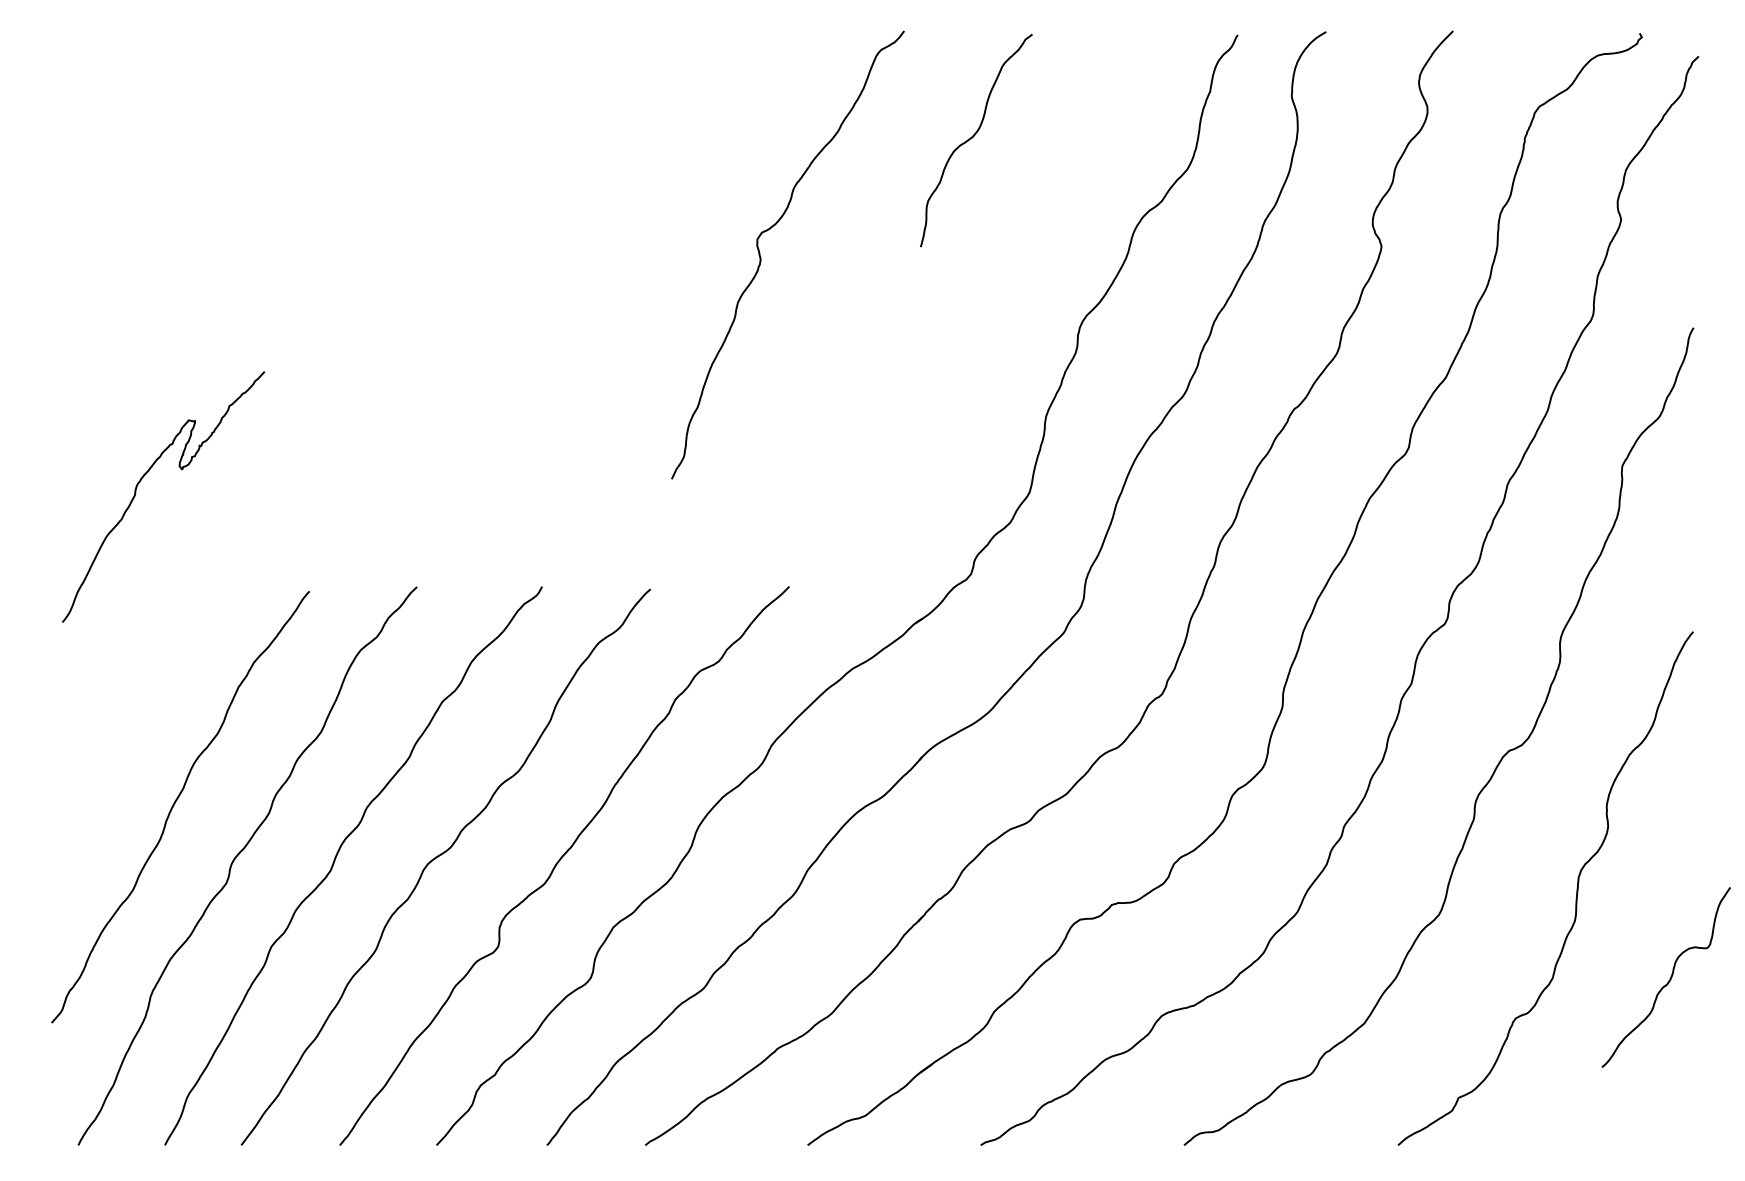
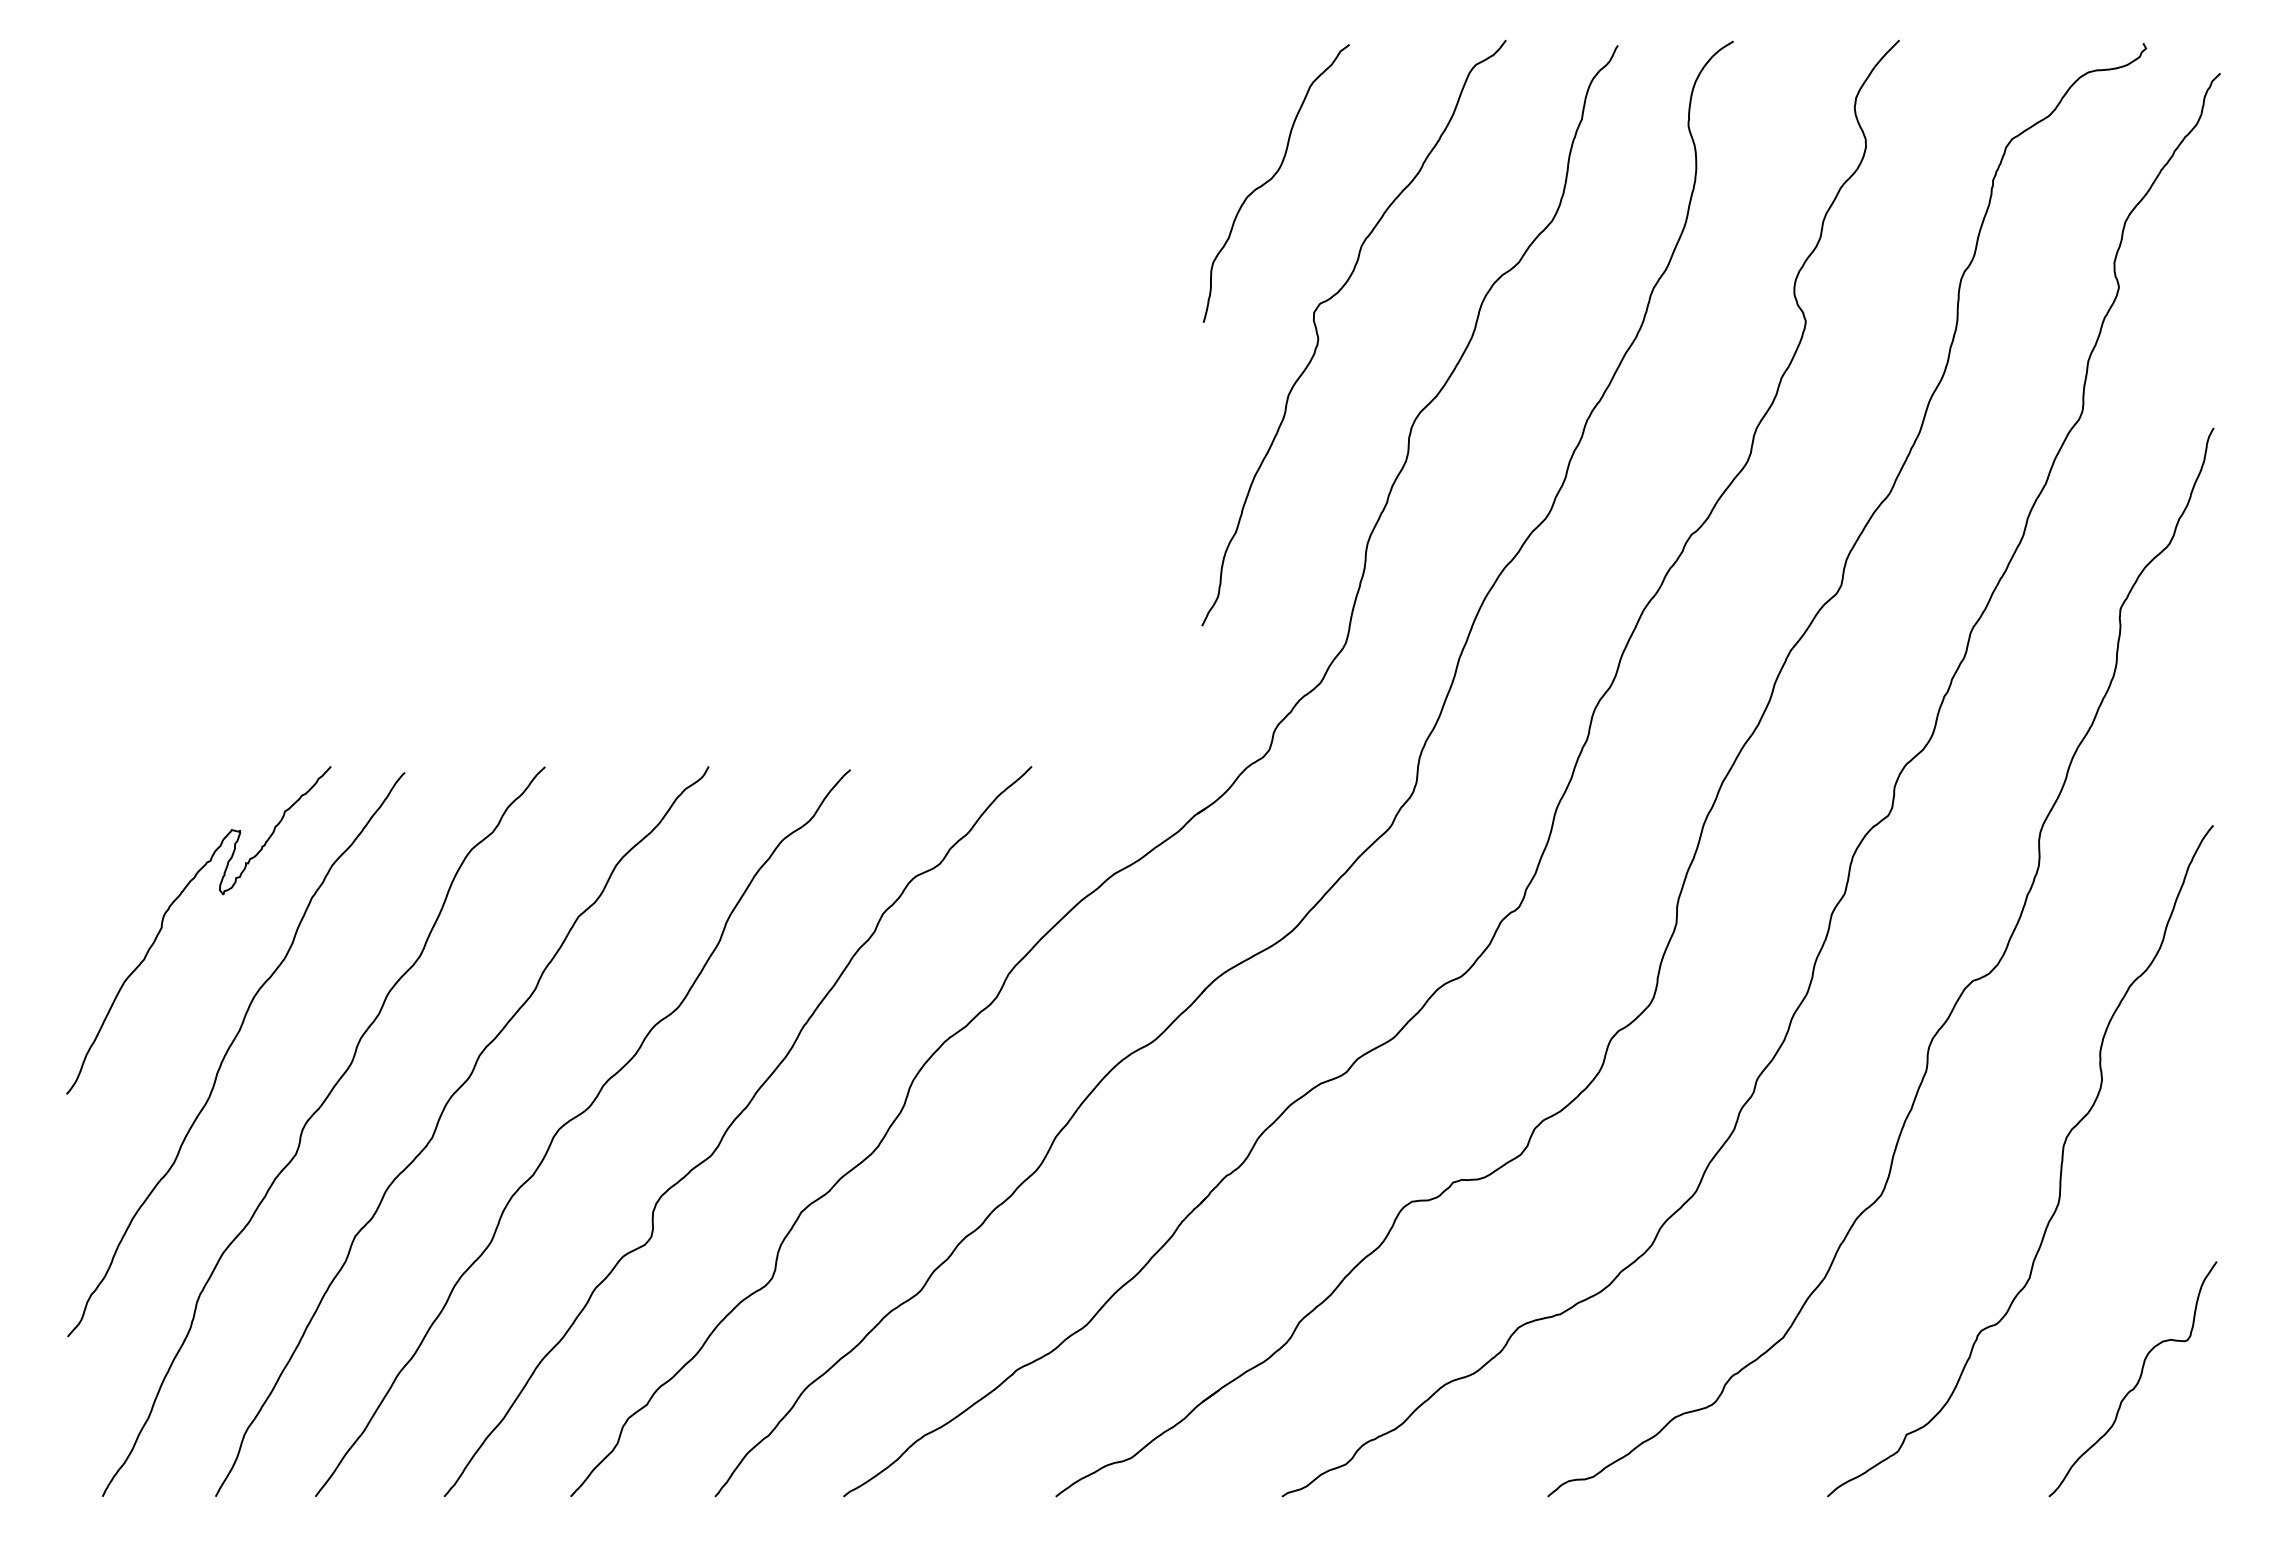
curve: (761, 258) -> (1319, 337), moved
curve: (141, 481) -> (169, 909), moved
curve: (1669, 979) -> (2137, 1381), moved

